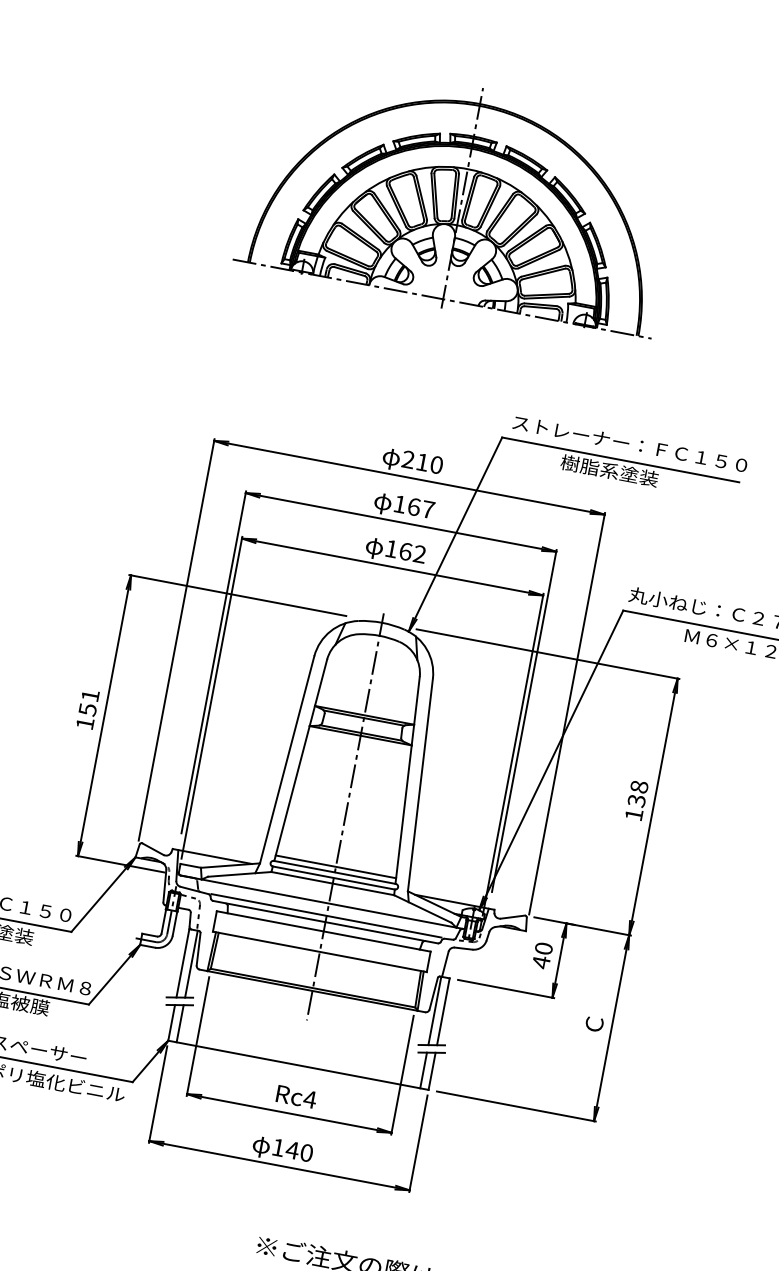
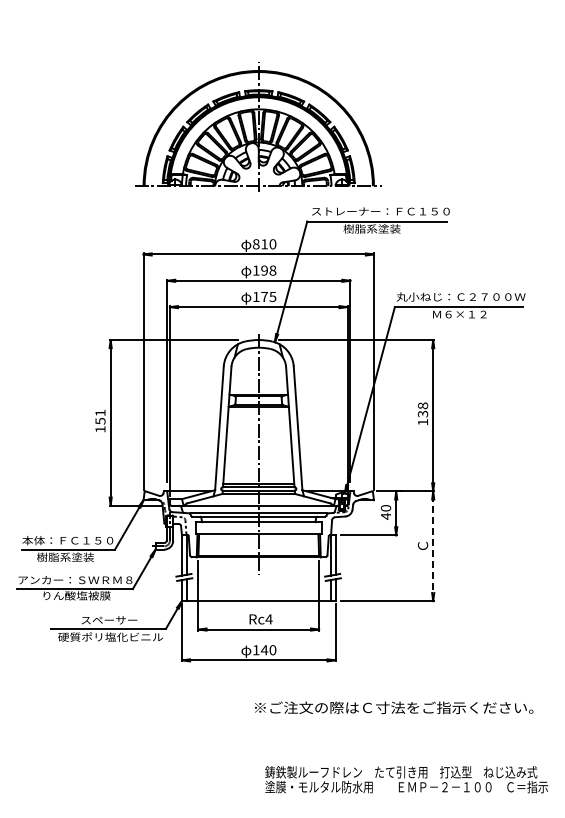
part: (461, 198) -> (258, 126), moved
text: (407, 459) -> (255, 244), 210 -> 810
text: (420, 508) -> (268, 270), 167 -> 198
text: (412, 552) -> (268, 296), 162 -> 175
line: (612, 1028) -> (433, 546), solid -> dashed

